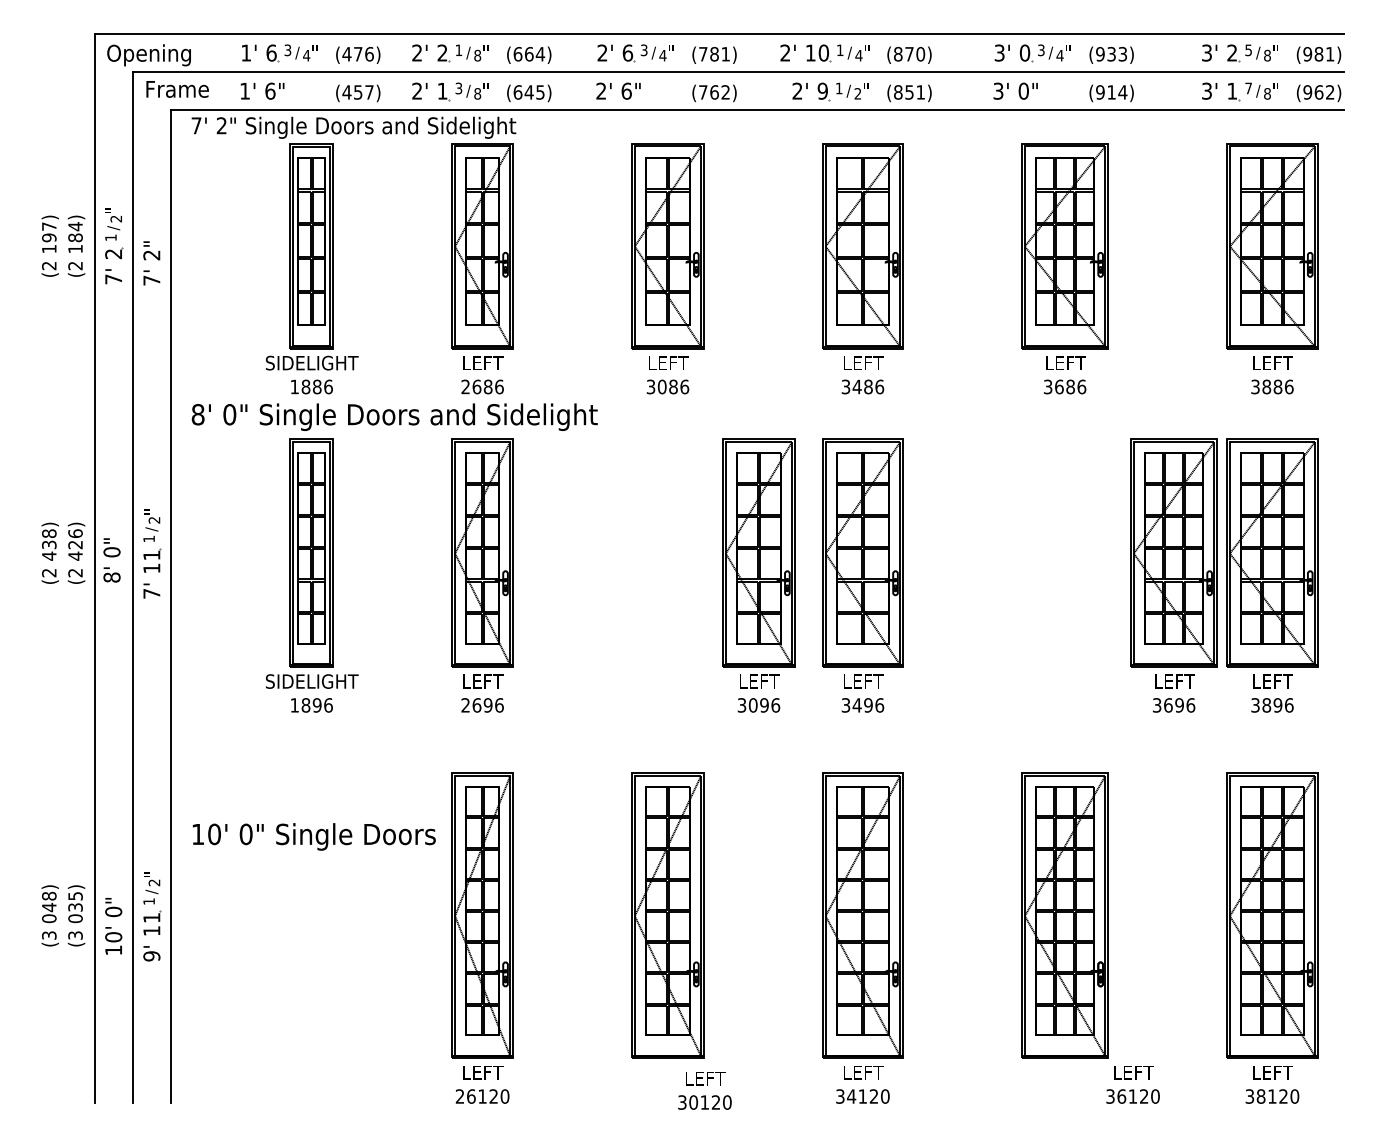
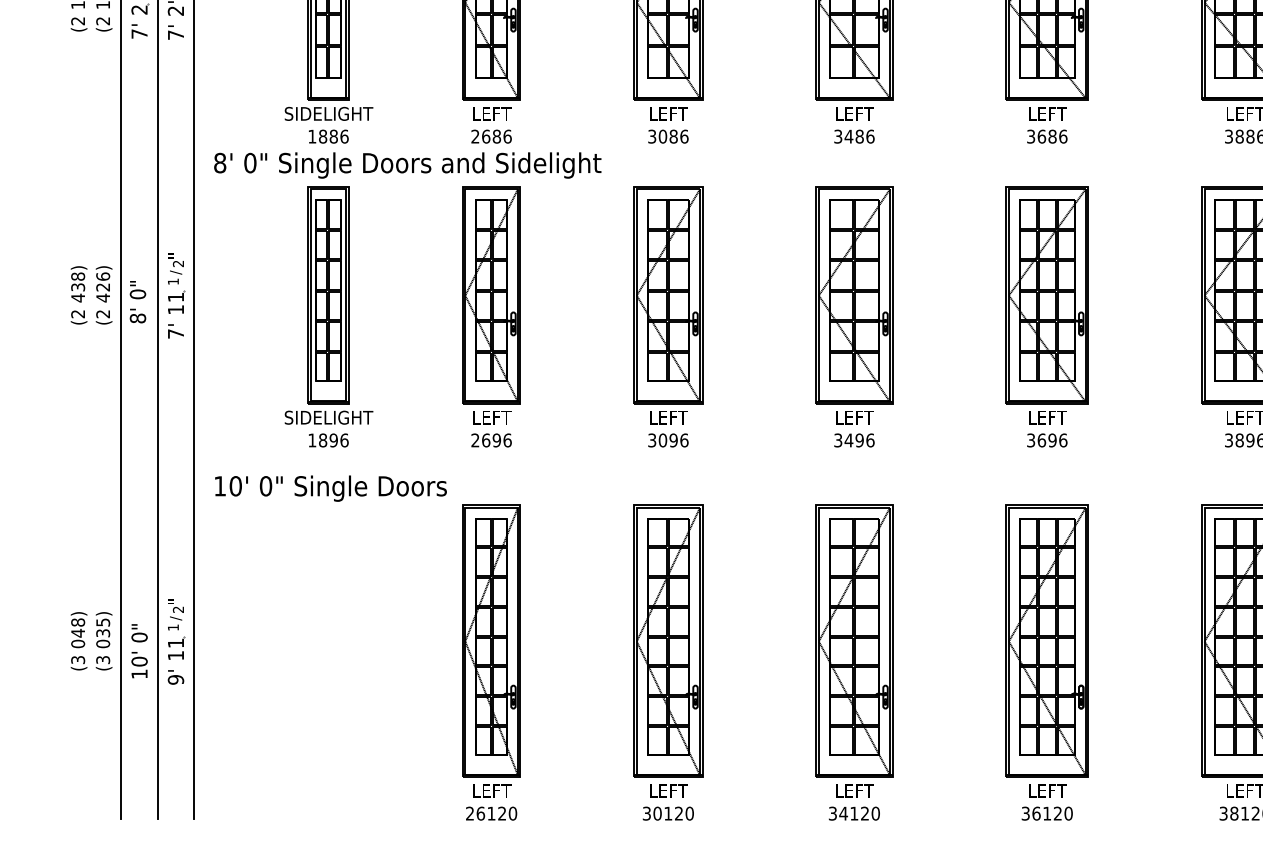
part: (758, 575) -> (667, 316), moved
part: (1173, 575) -> (1046, 316), moved
text: (313, 836) -> (330, 488), moved
text: (1132, 1084) -> (1046, 802), moved
text: (704, 1090) -> (667, 802), moved

